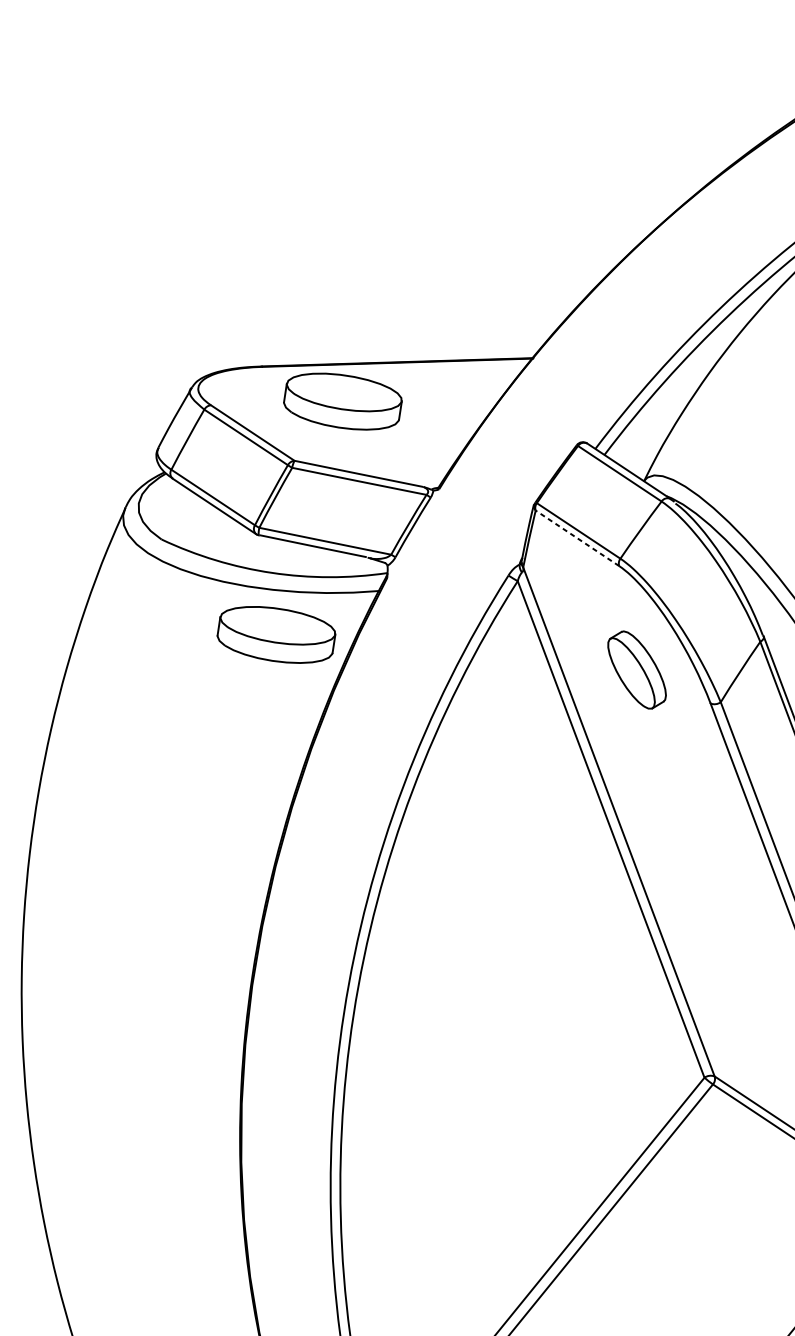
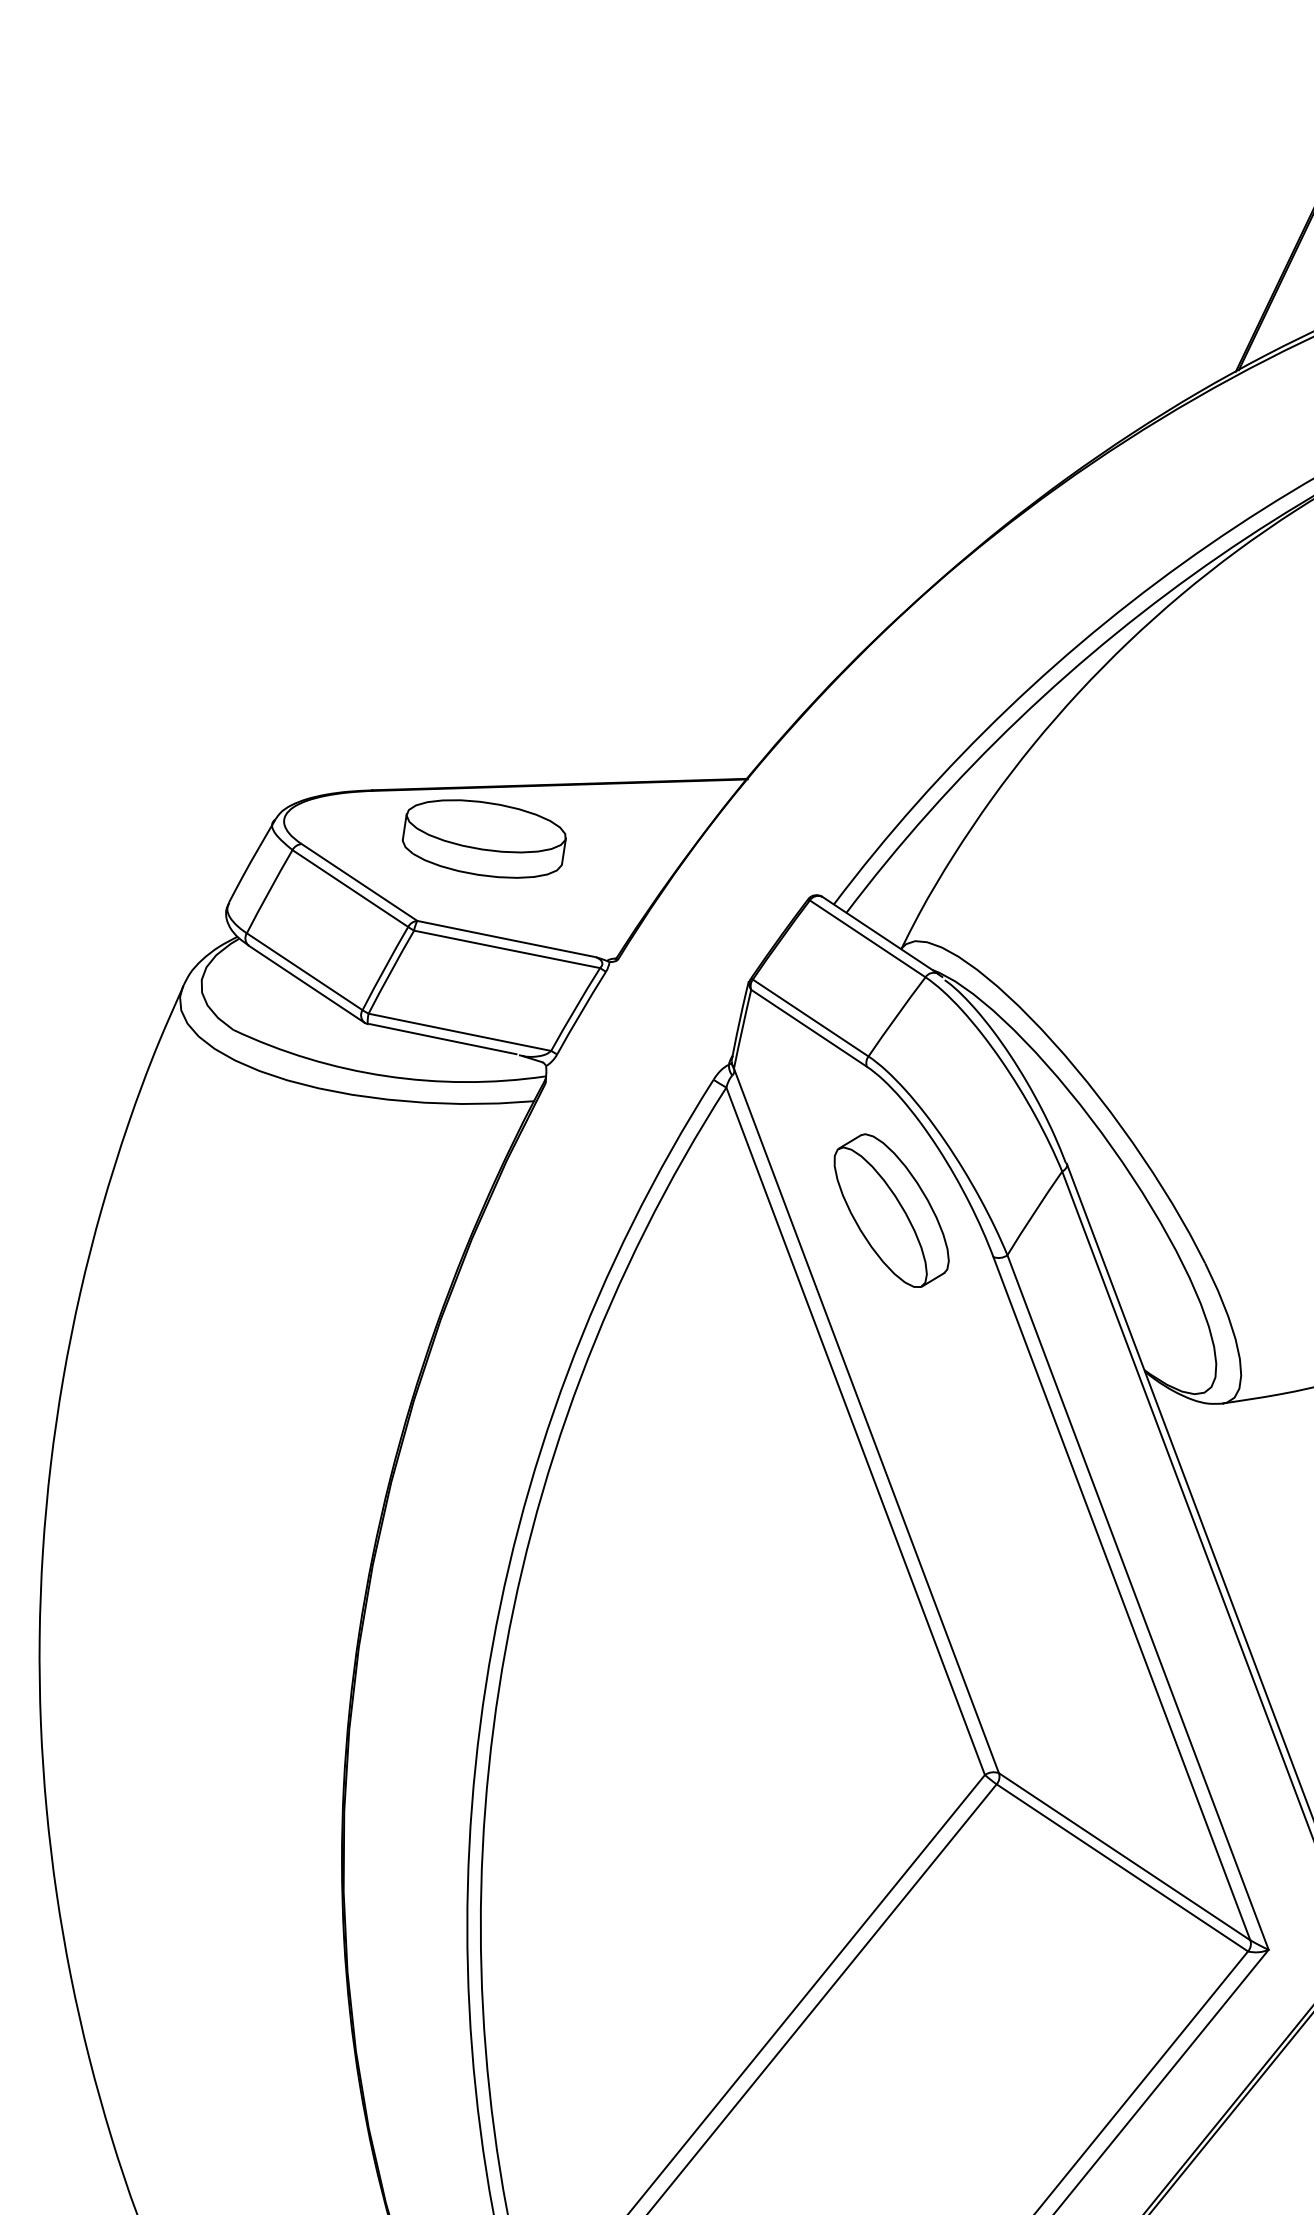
line: (577, 537) -> (808, 1027), dashed -> solid
part: (275, 634) -> (391, 1161), removed
part: (637, 669) -> (891, 1210), size x1.43

